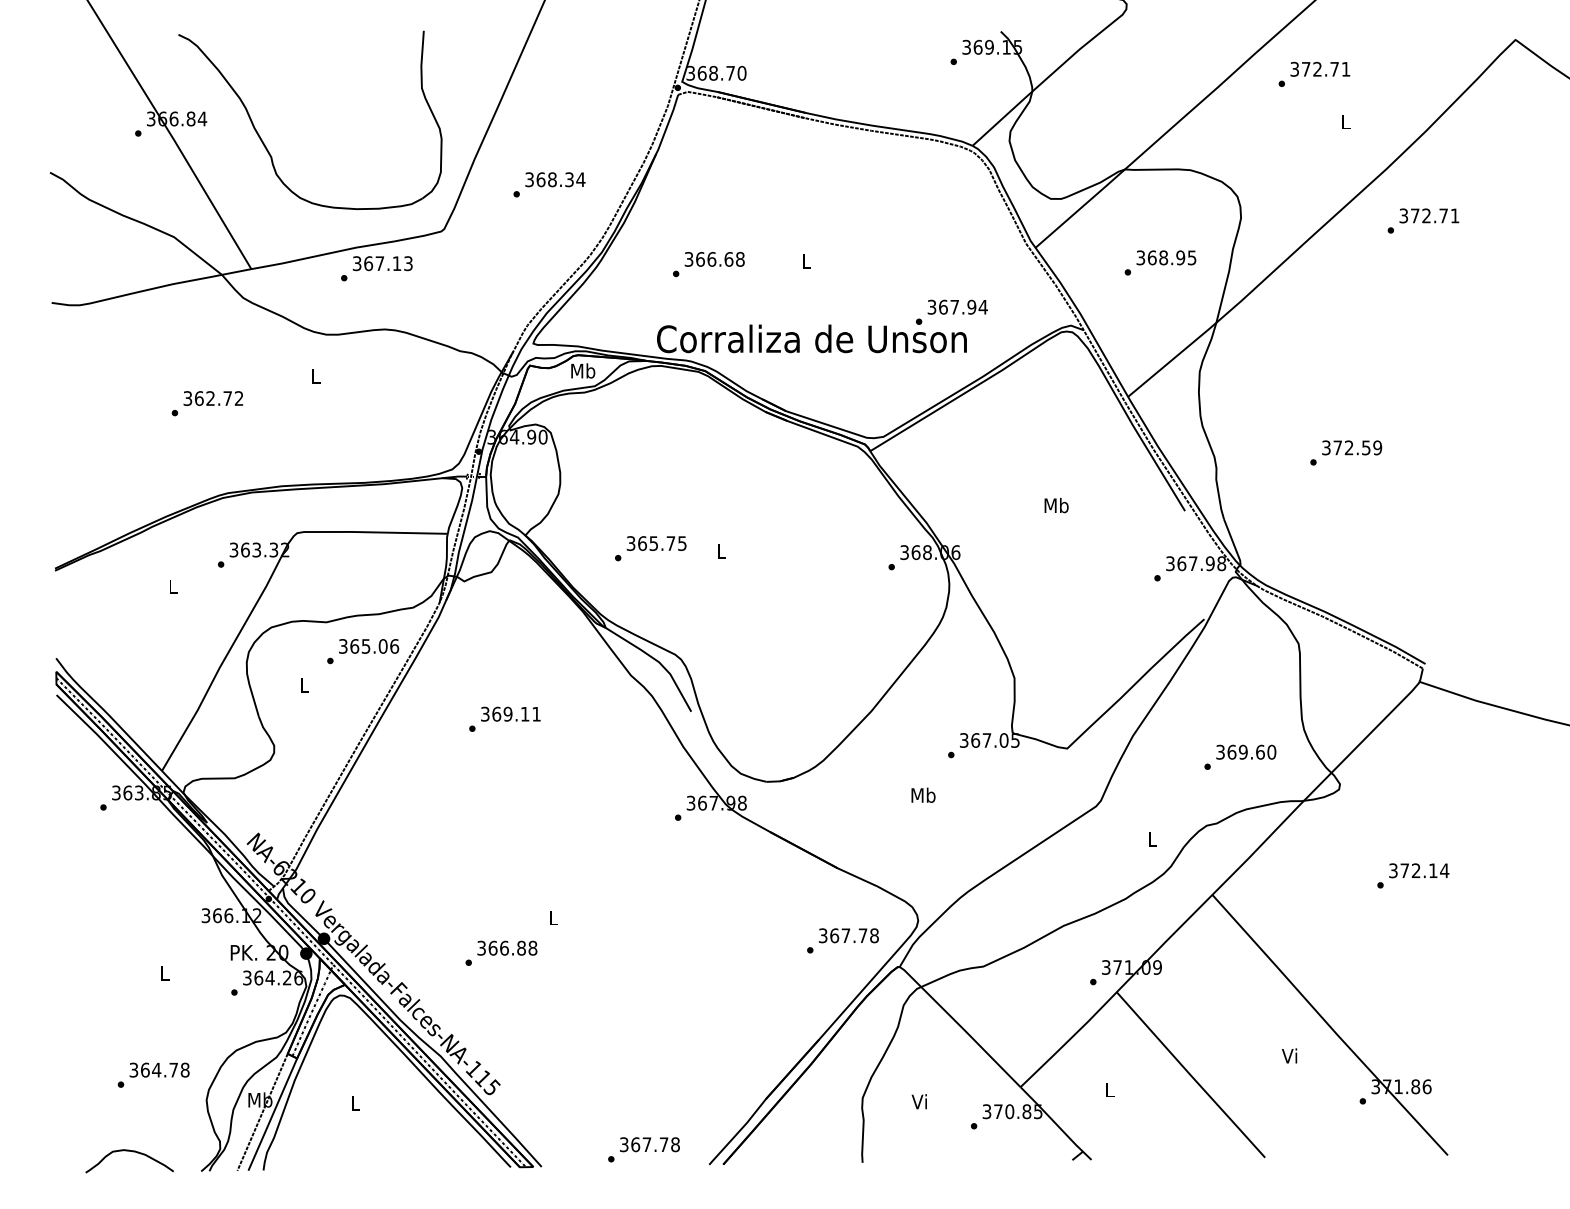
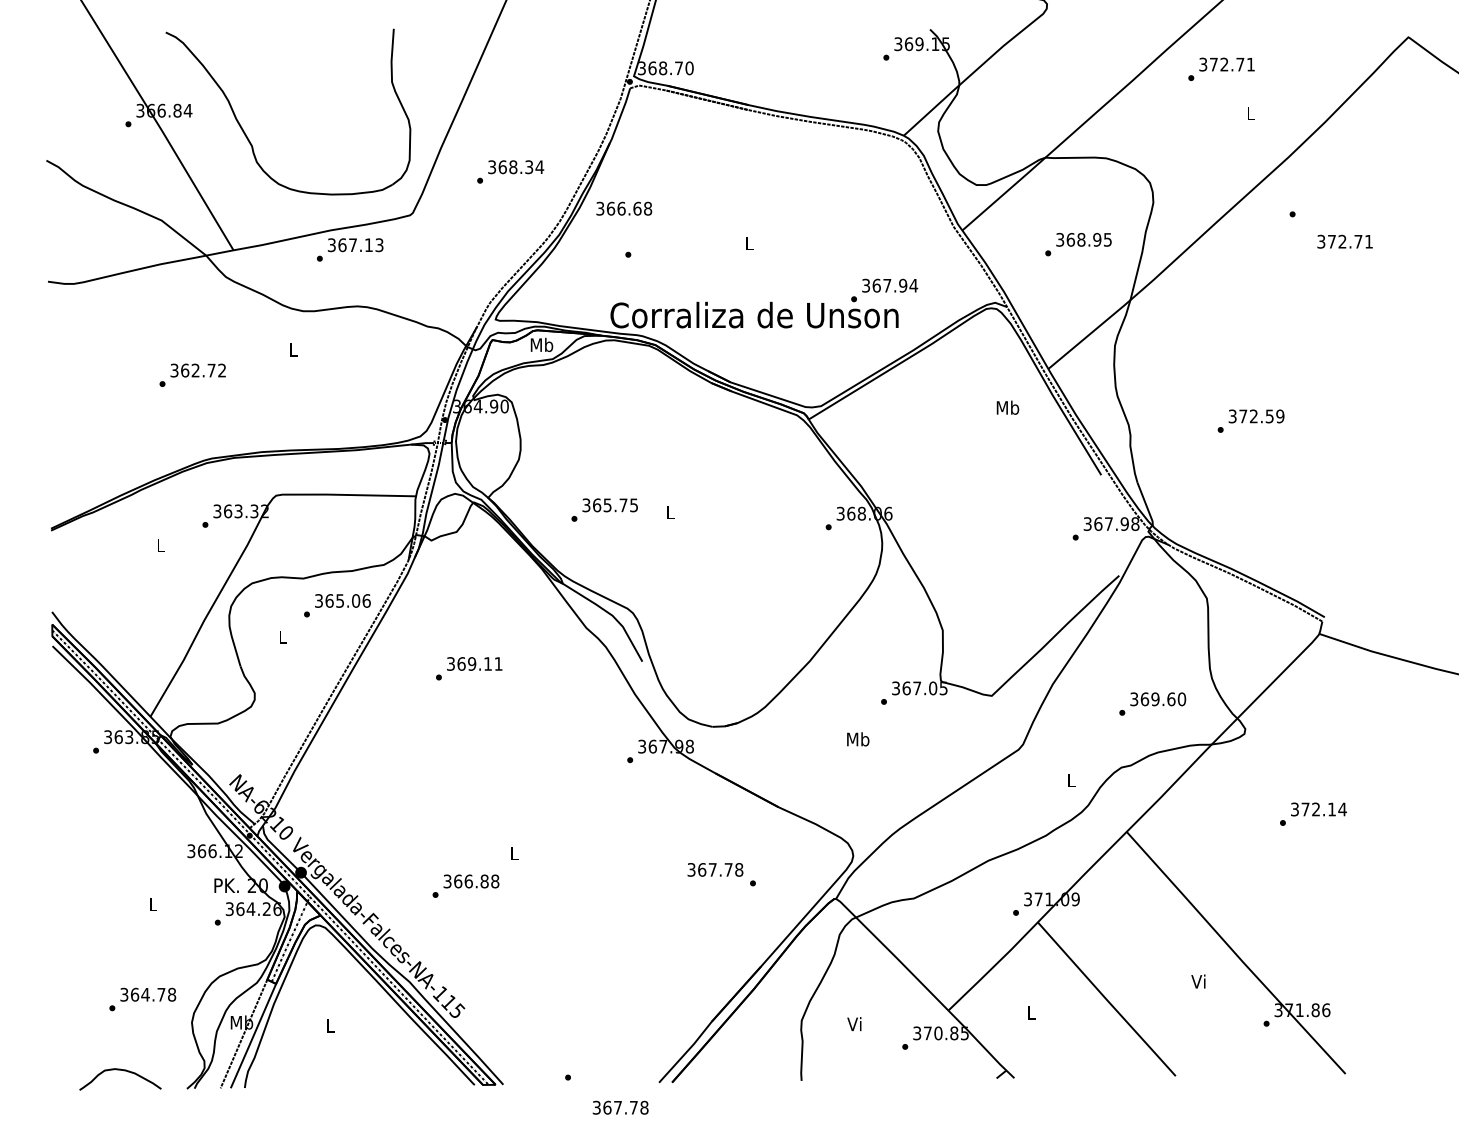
text: (1429, 215) -> (1345, 241), moved
text: (714, 259) -> (624, 208), moved
text: (1056, 505) -> (1007, 407), moved
text: (848, 935) -> (715, 869), moved
text: (649, 1144) -> (620, 1107), moved

